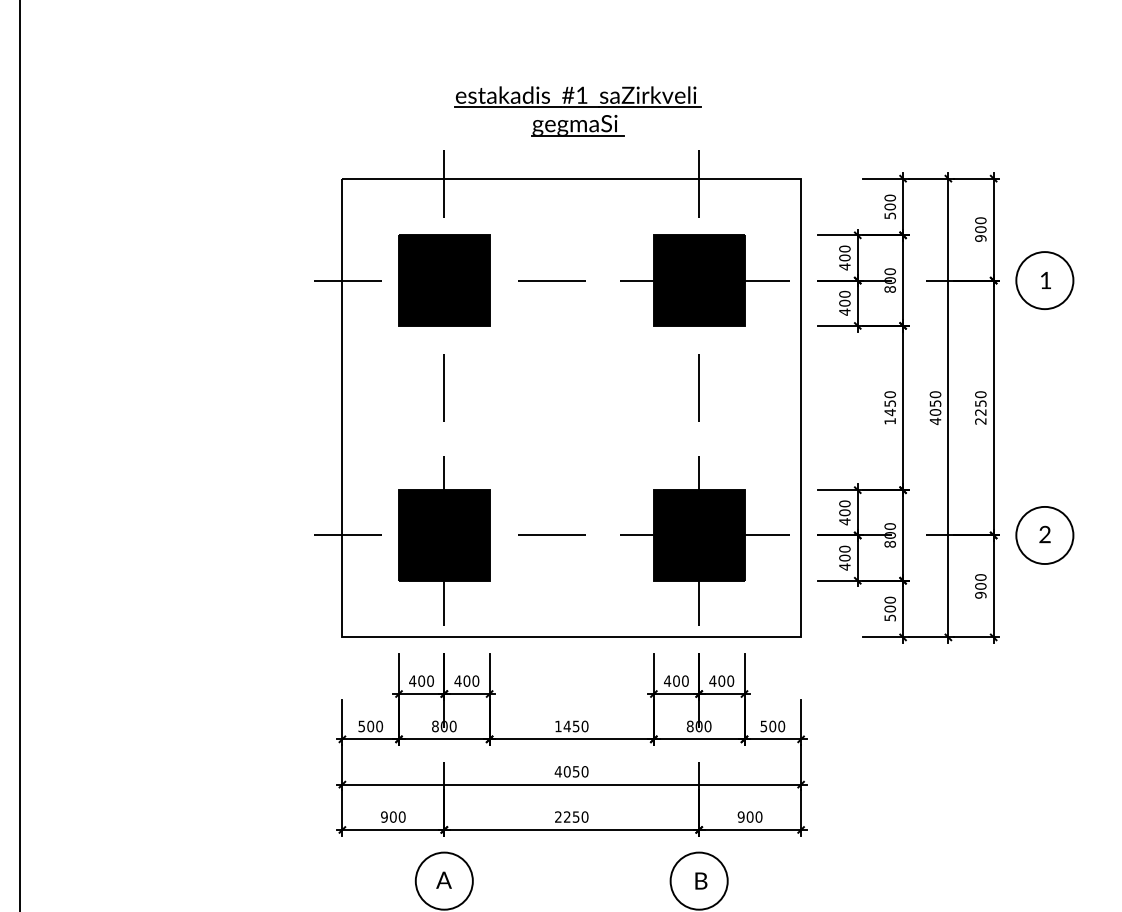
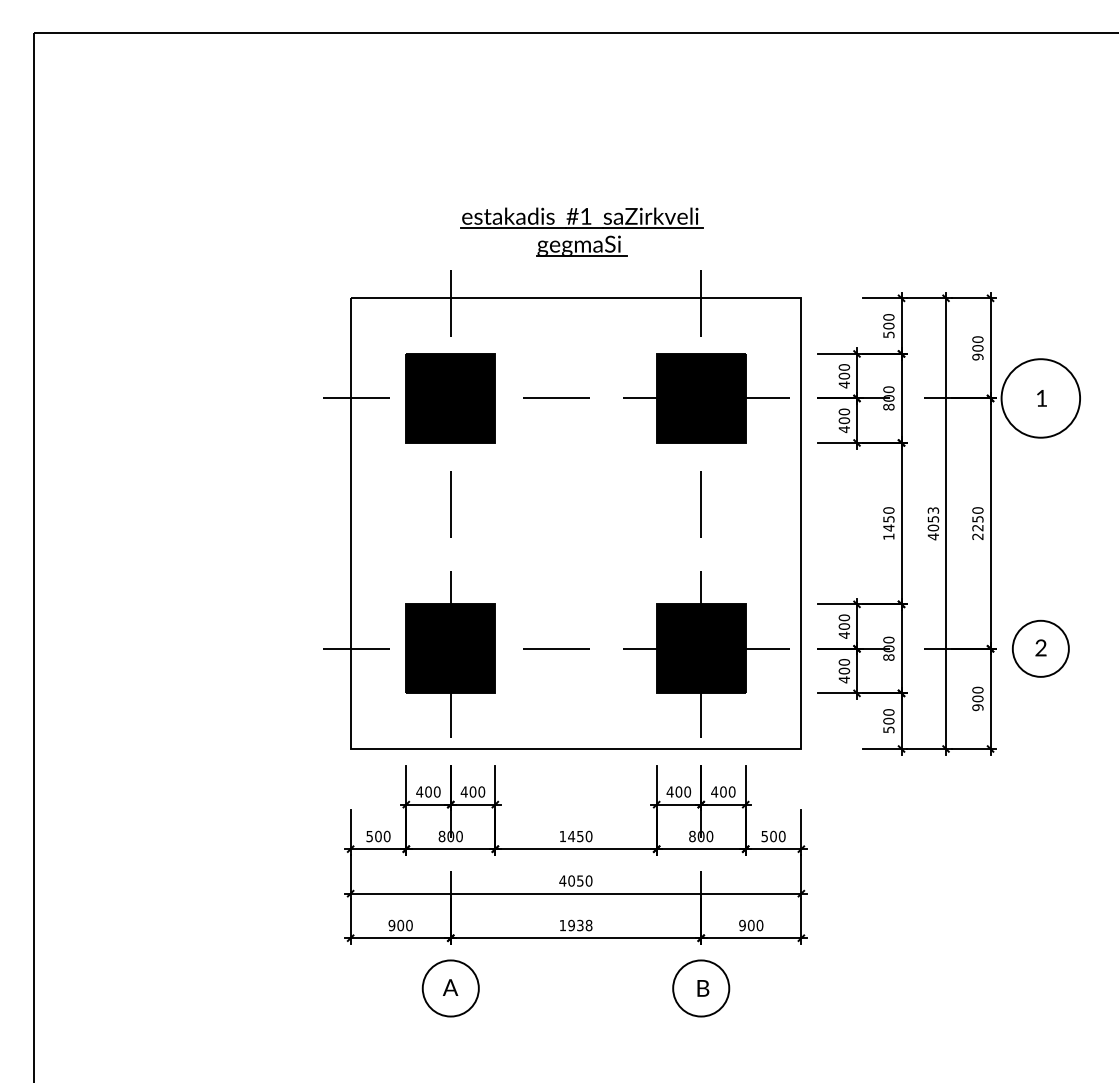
circle: (1044, 280) -> (1040, 398), size x1.4
text: (935, 394) -> (933, 510), 4050 -> 4053
text: (571, 817) -> (575, 925), 2250 -> 1938

